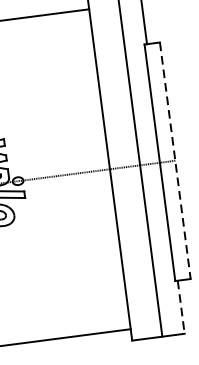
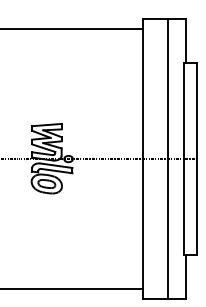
line: (175, 161) -> (196, 159), dashed -> solid
line: (181, 307) -> (186, 277), dashed -> solid

